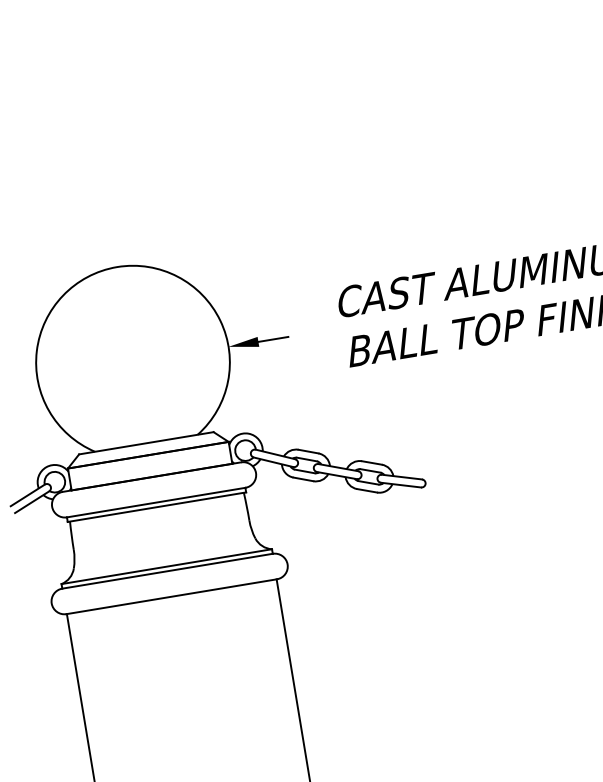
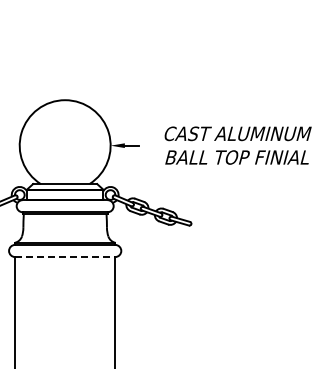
line: (172, 597) -> (65, 257), solid -> dashed

